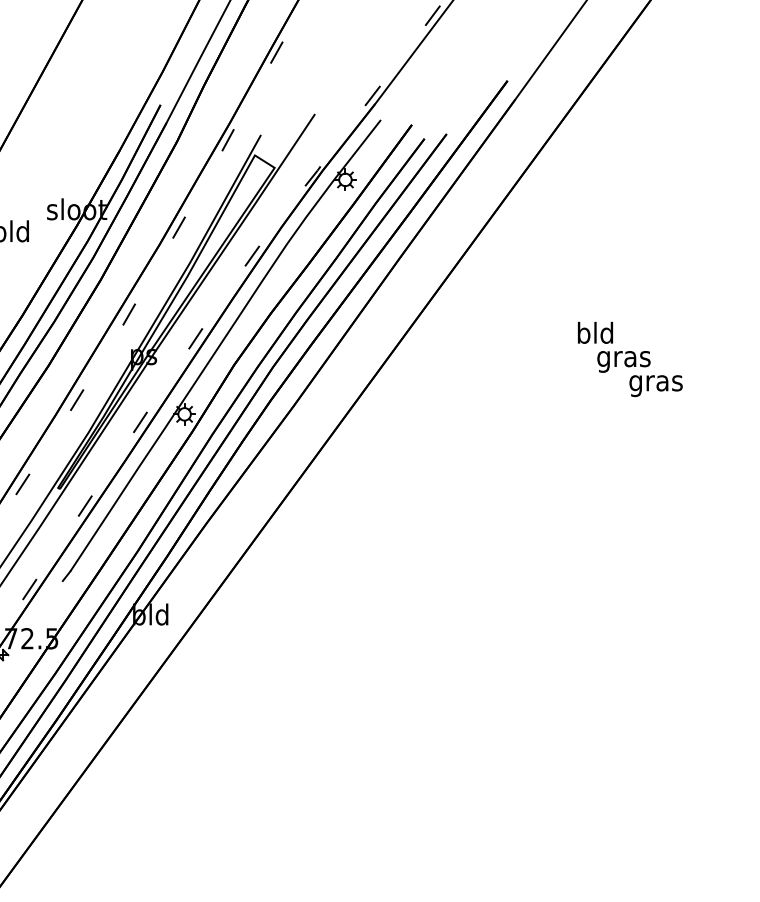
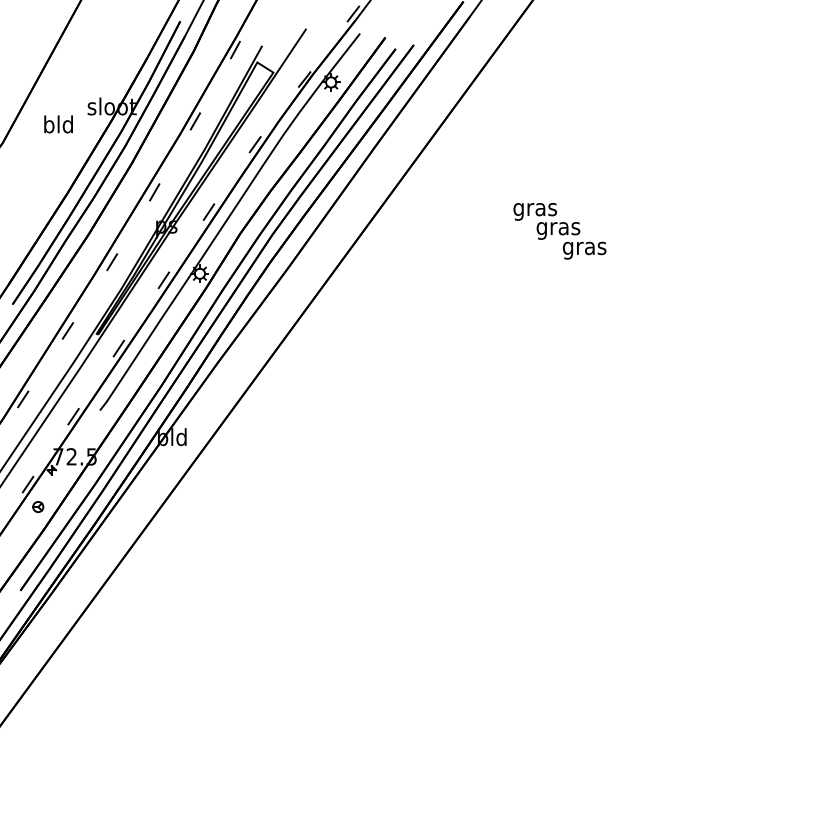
text: (594, 335) -> (534, 209), bld -> gras

